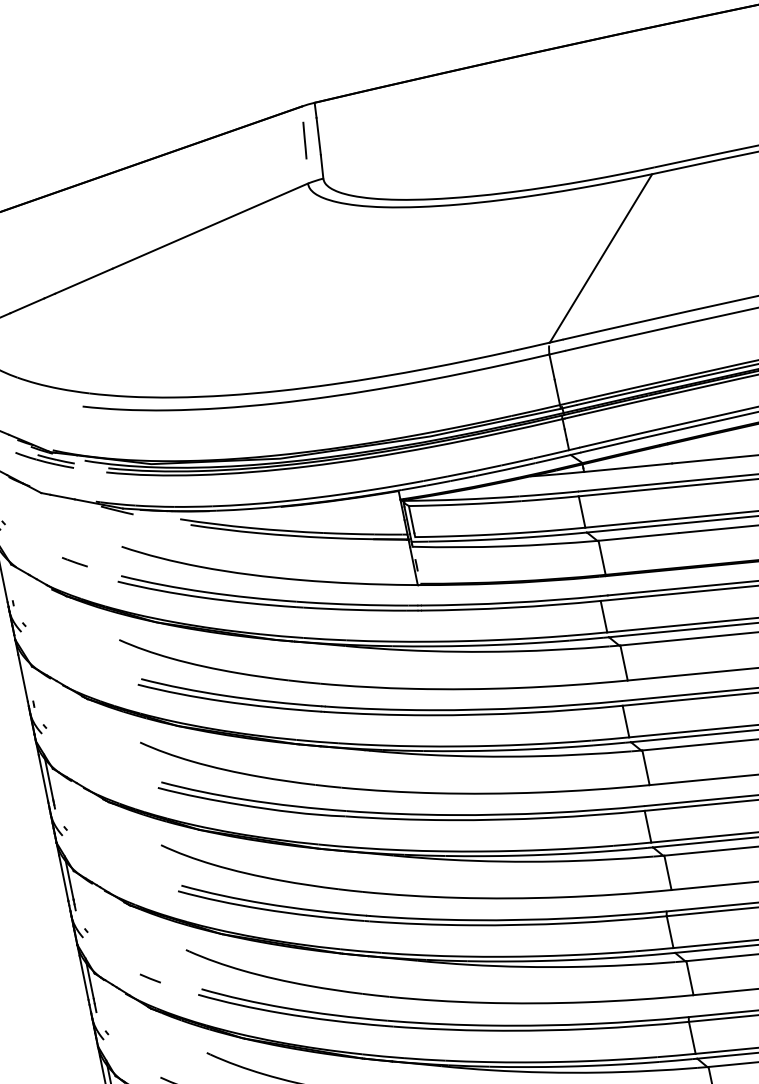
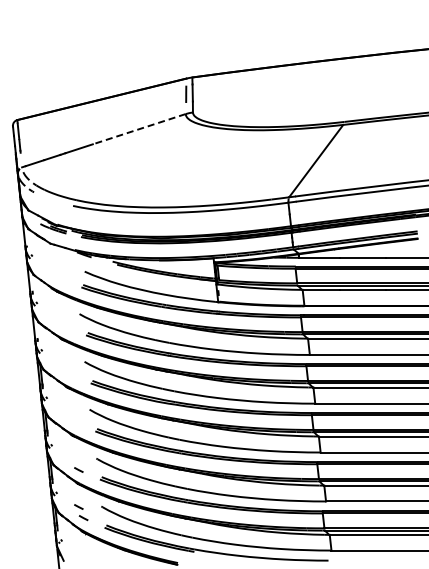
line: (210, 226) -> (139, 129), solid -> dashed
part: (74, 561) -> (62, 276), removed
arc: (157, 1057) -> (78, 506), added

